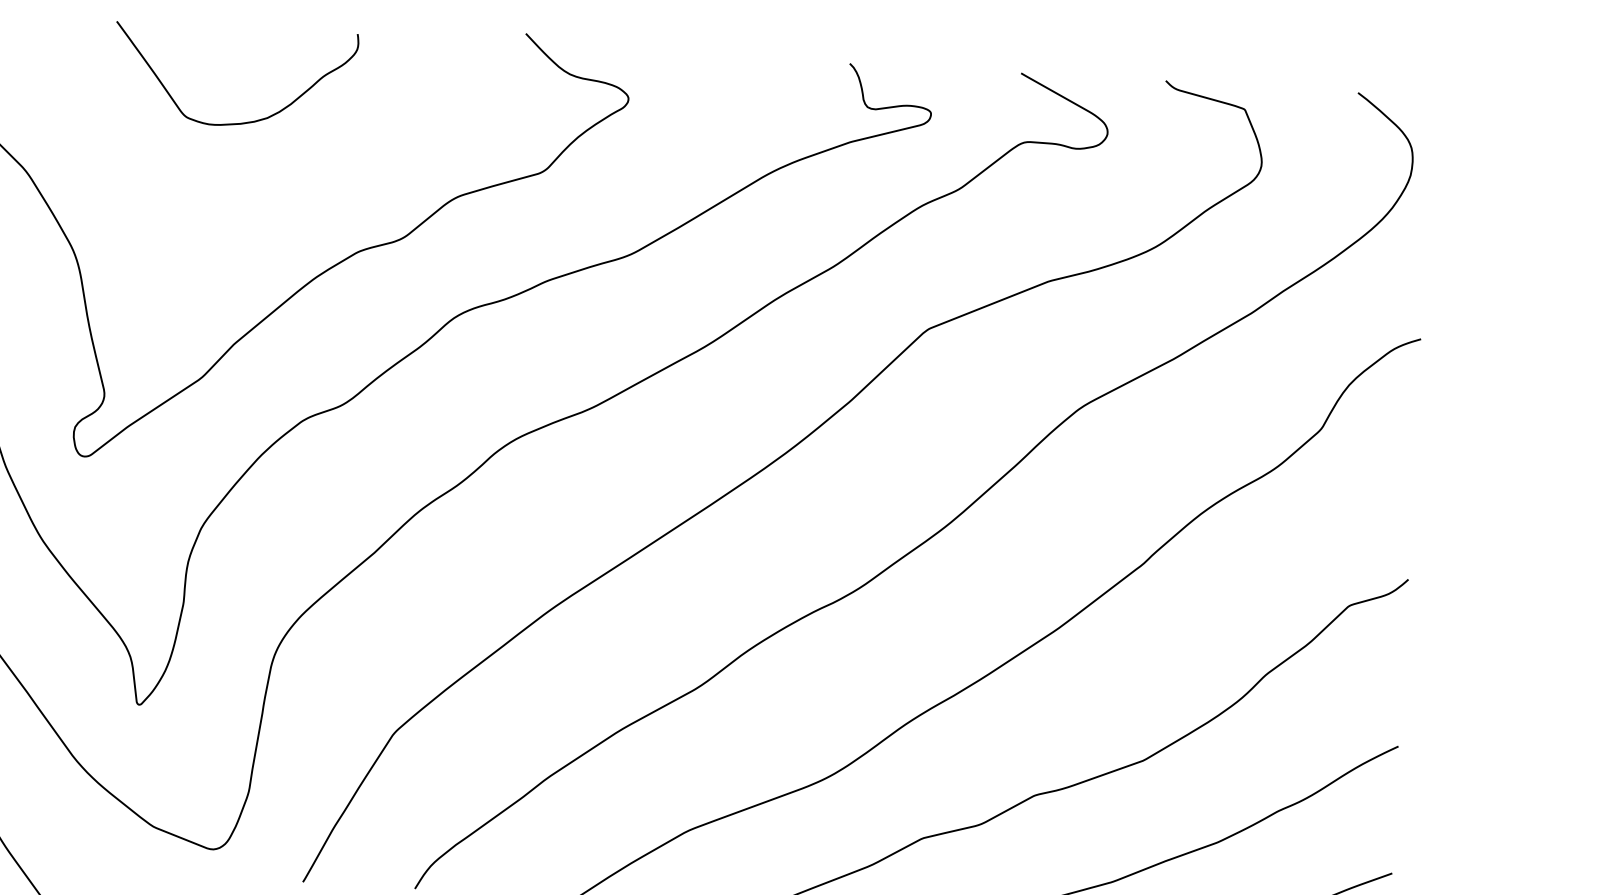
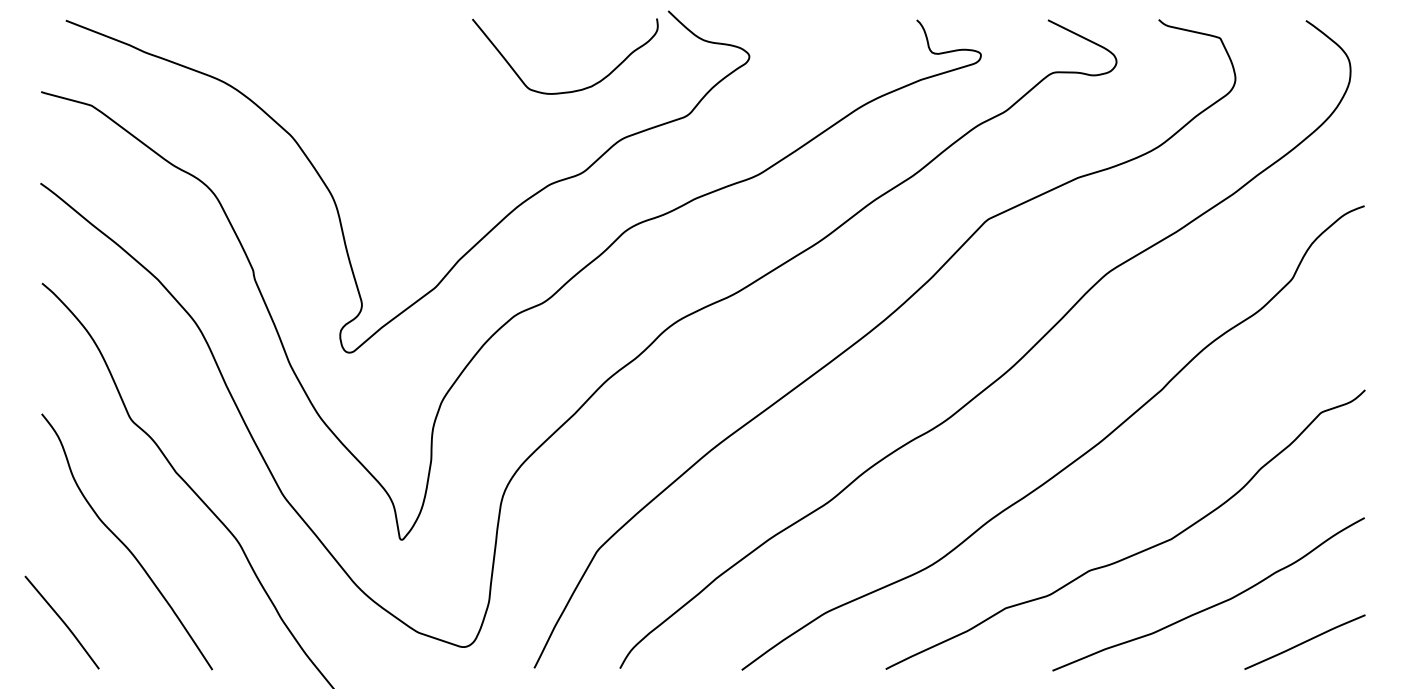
curve: (242, 121) -> (572, 90), moved

